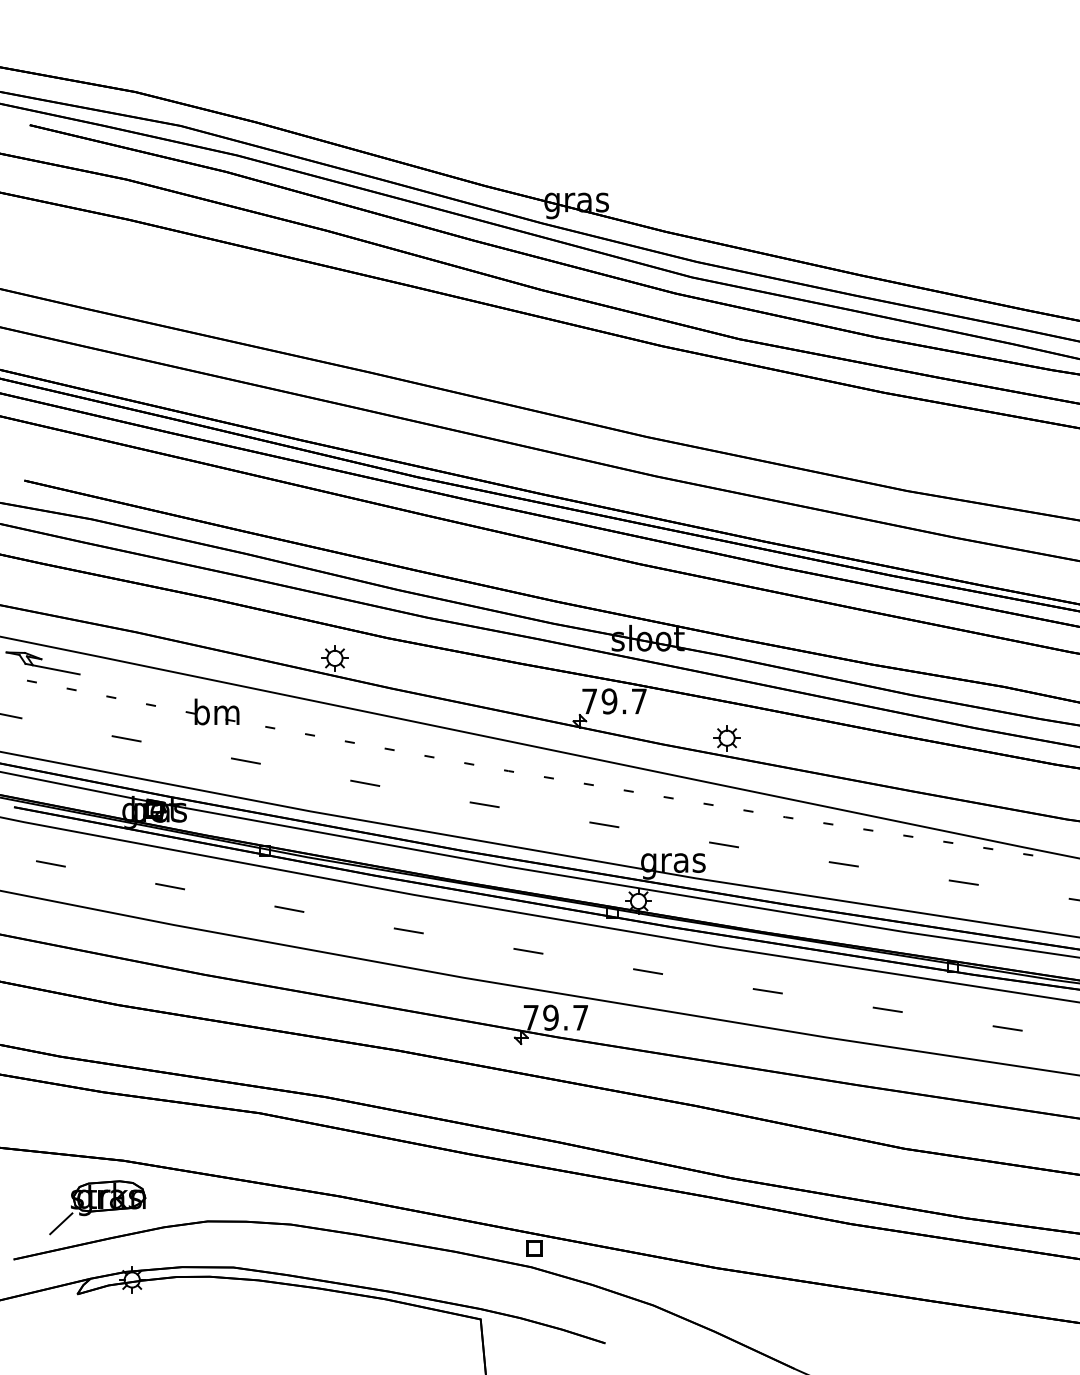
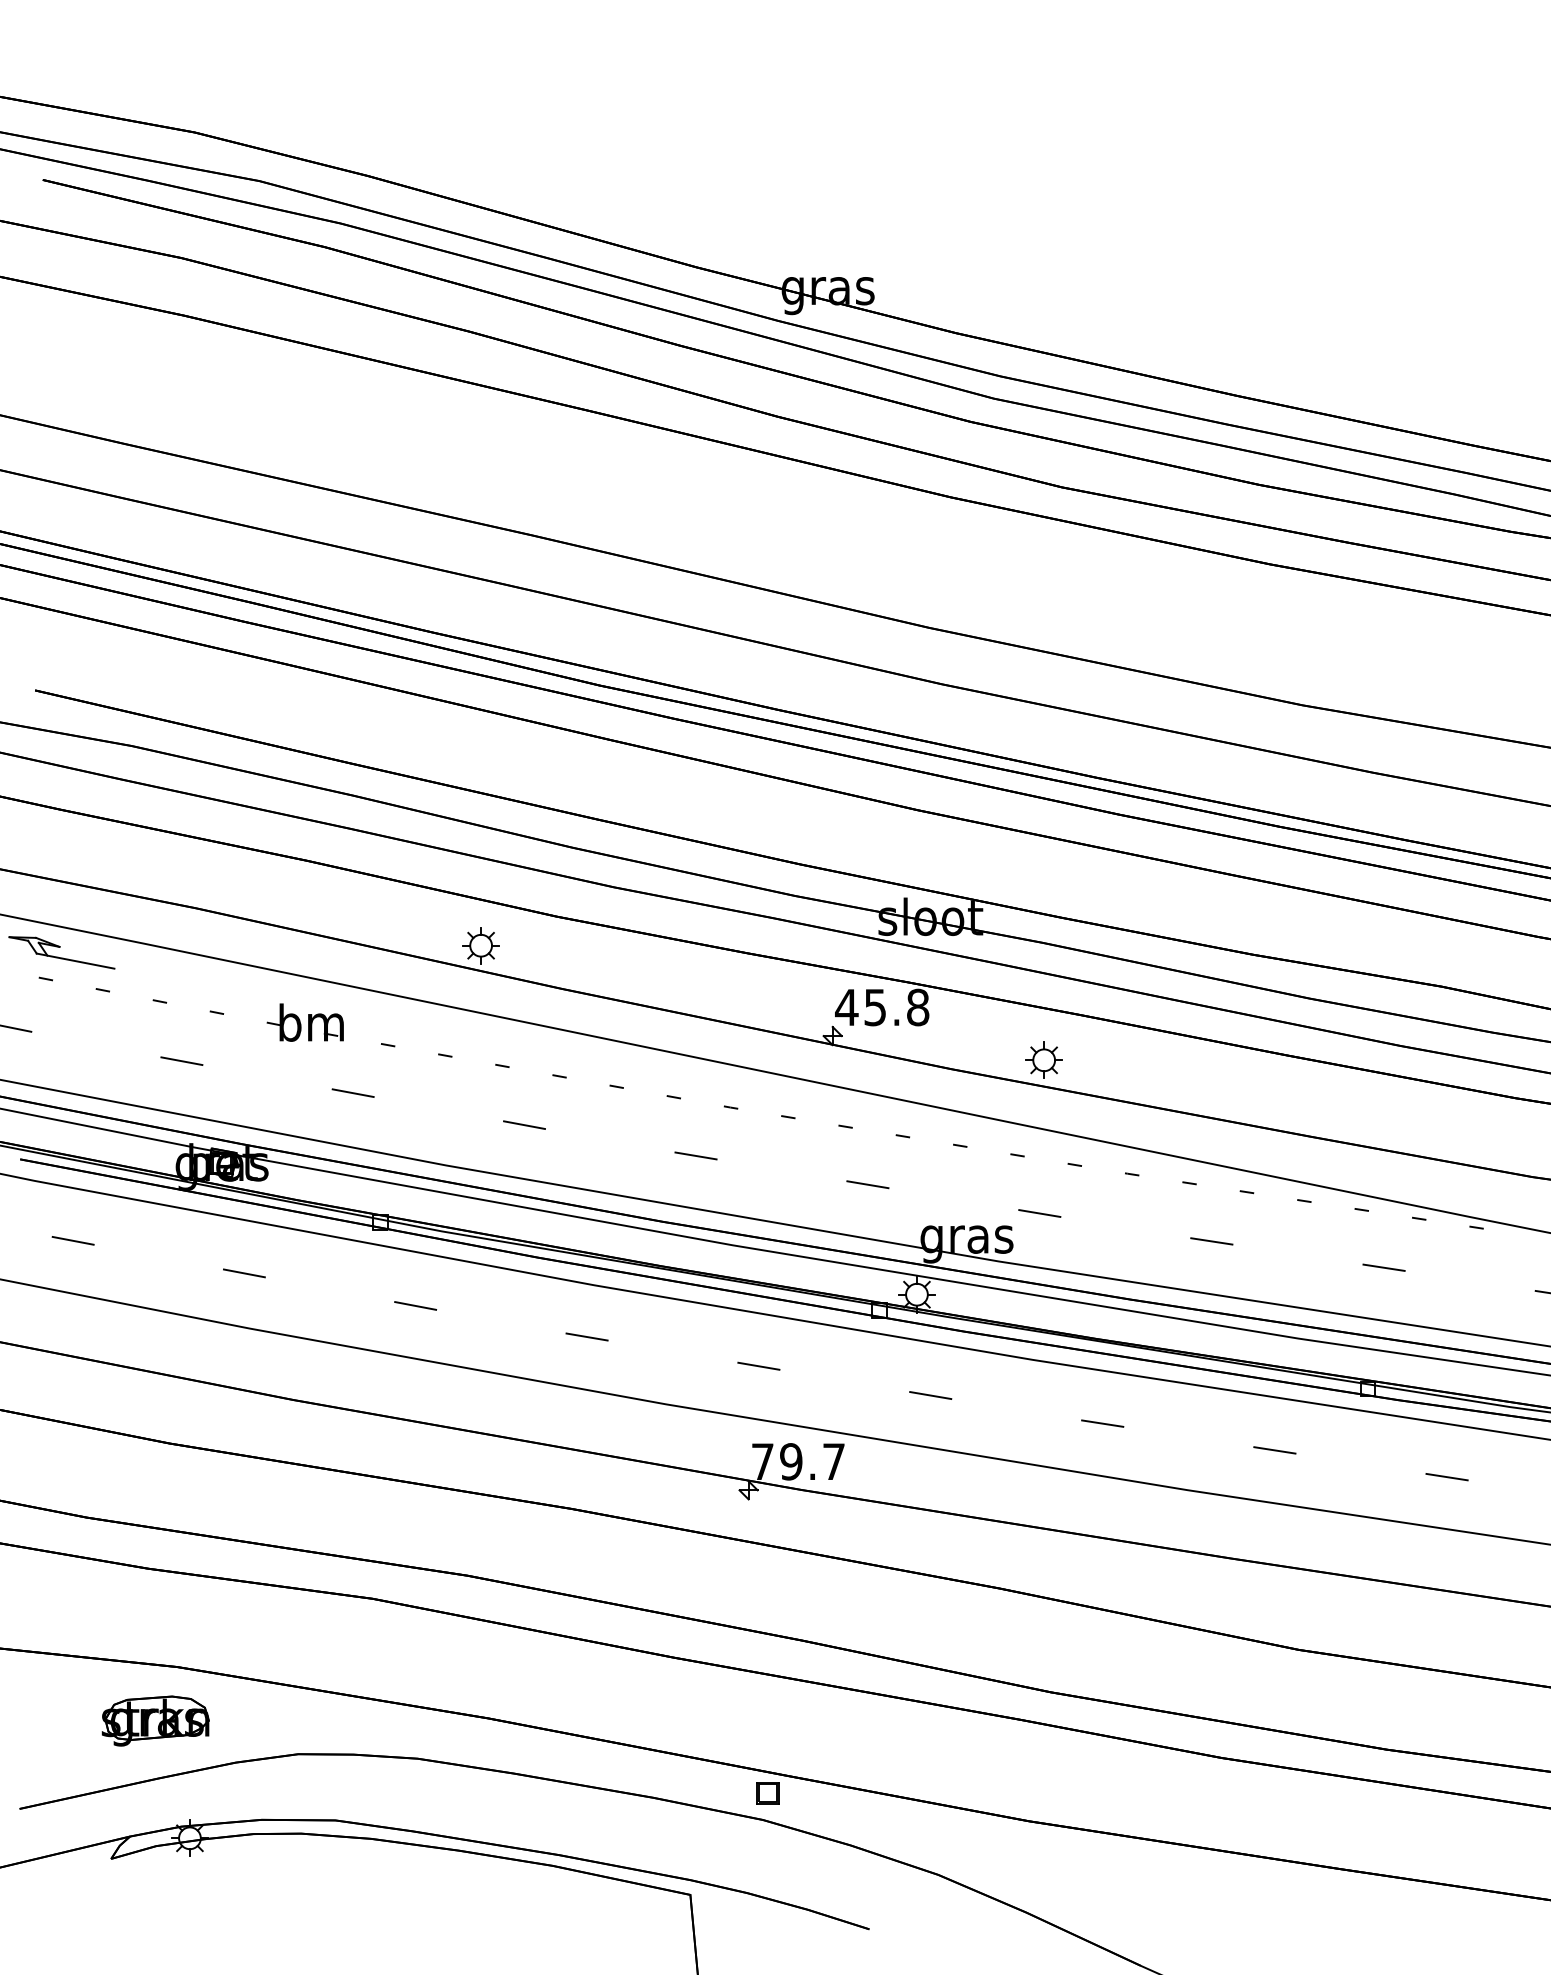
text: (614, 701) -> (882, 1007), 79.7 -> 45.8
line: (61, 1223) -> (88, 1757), removed

